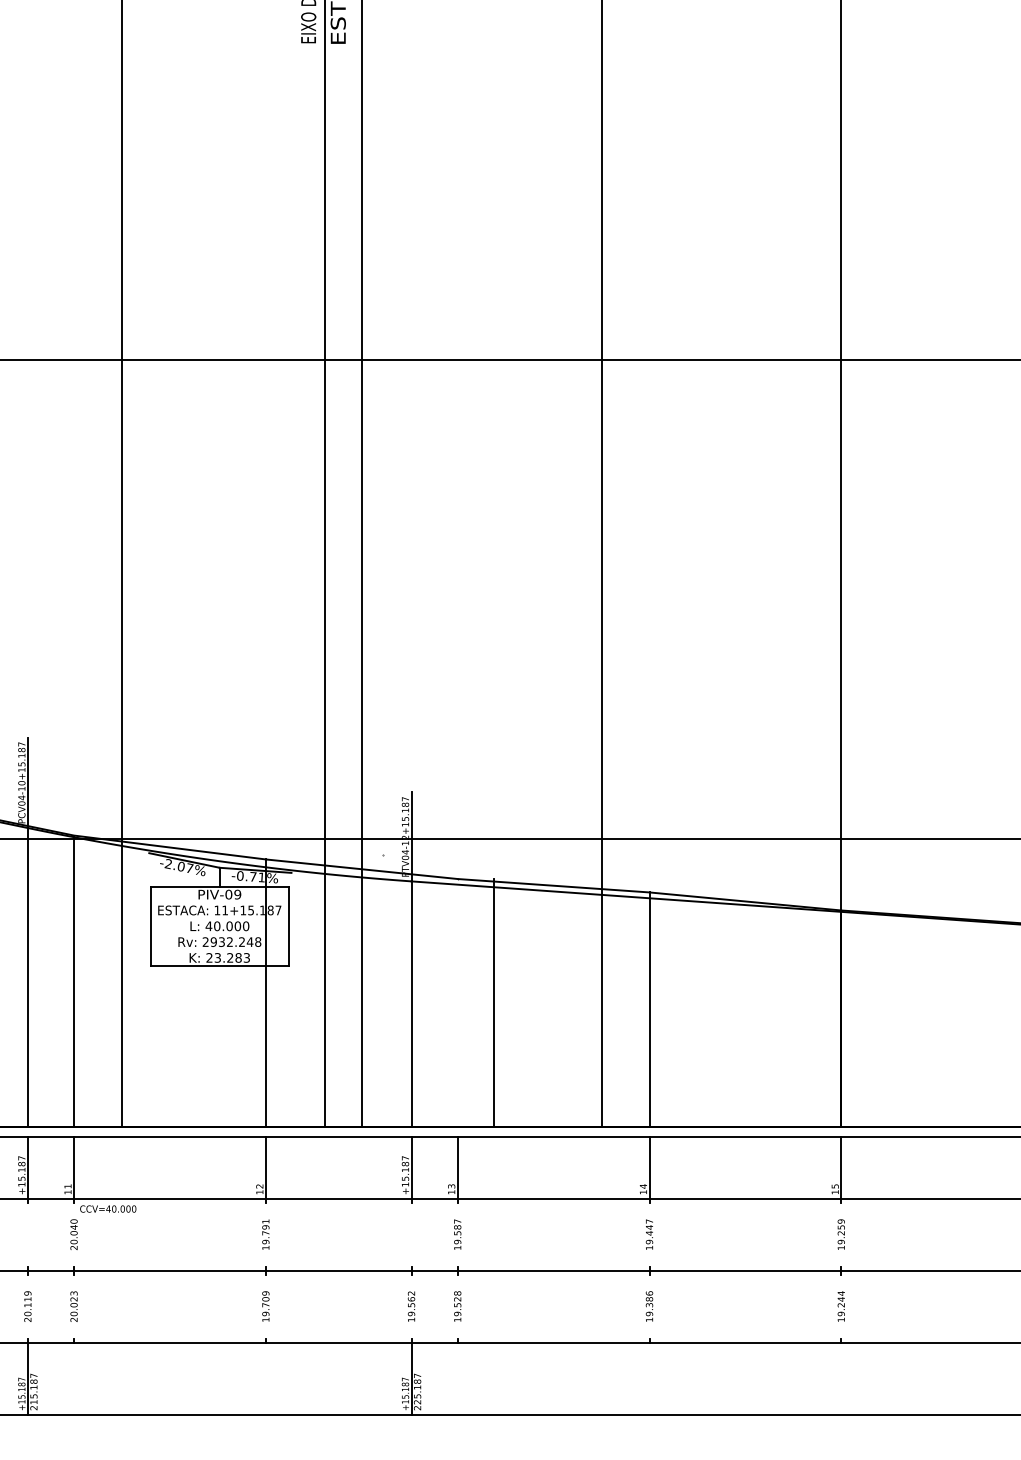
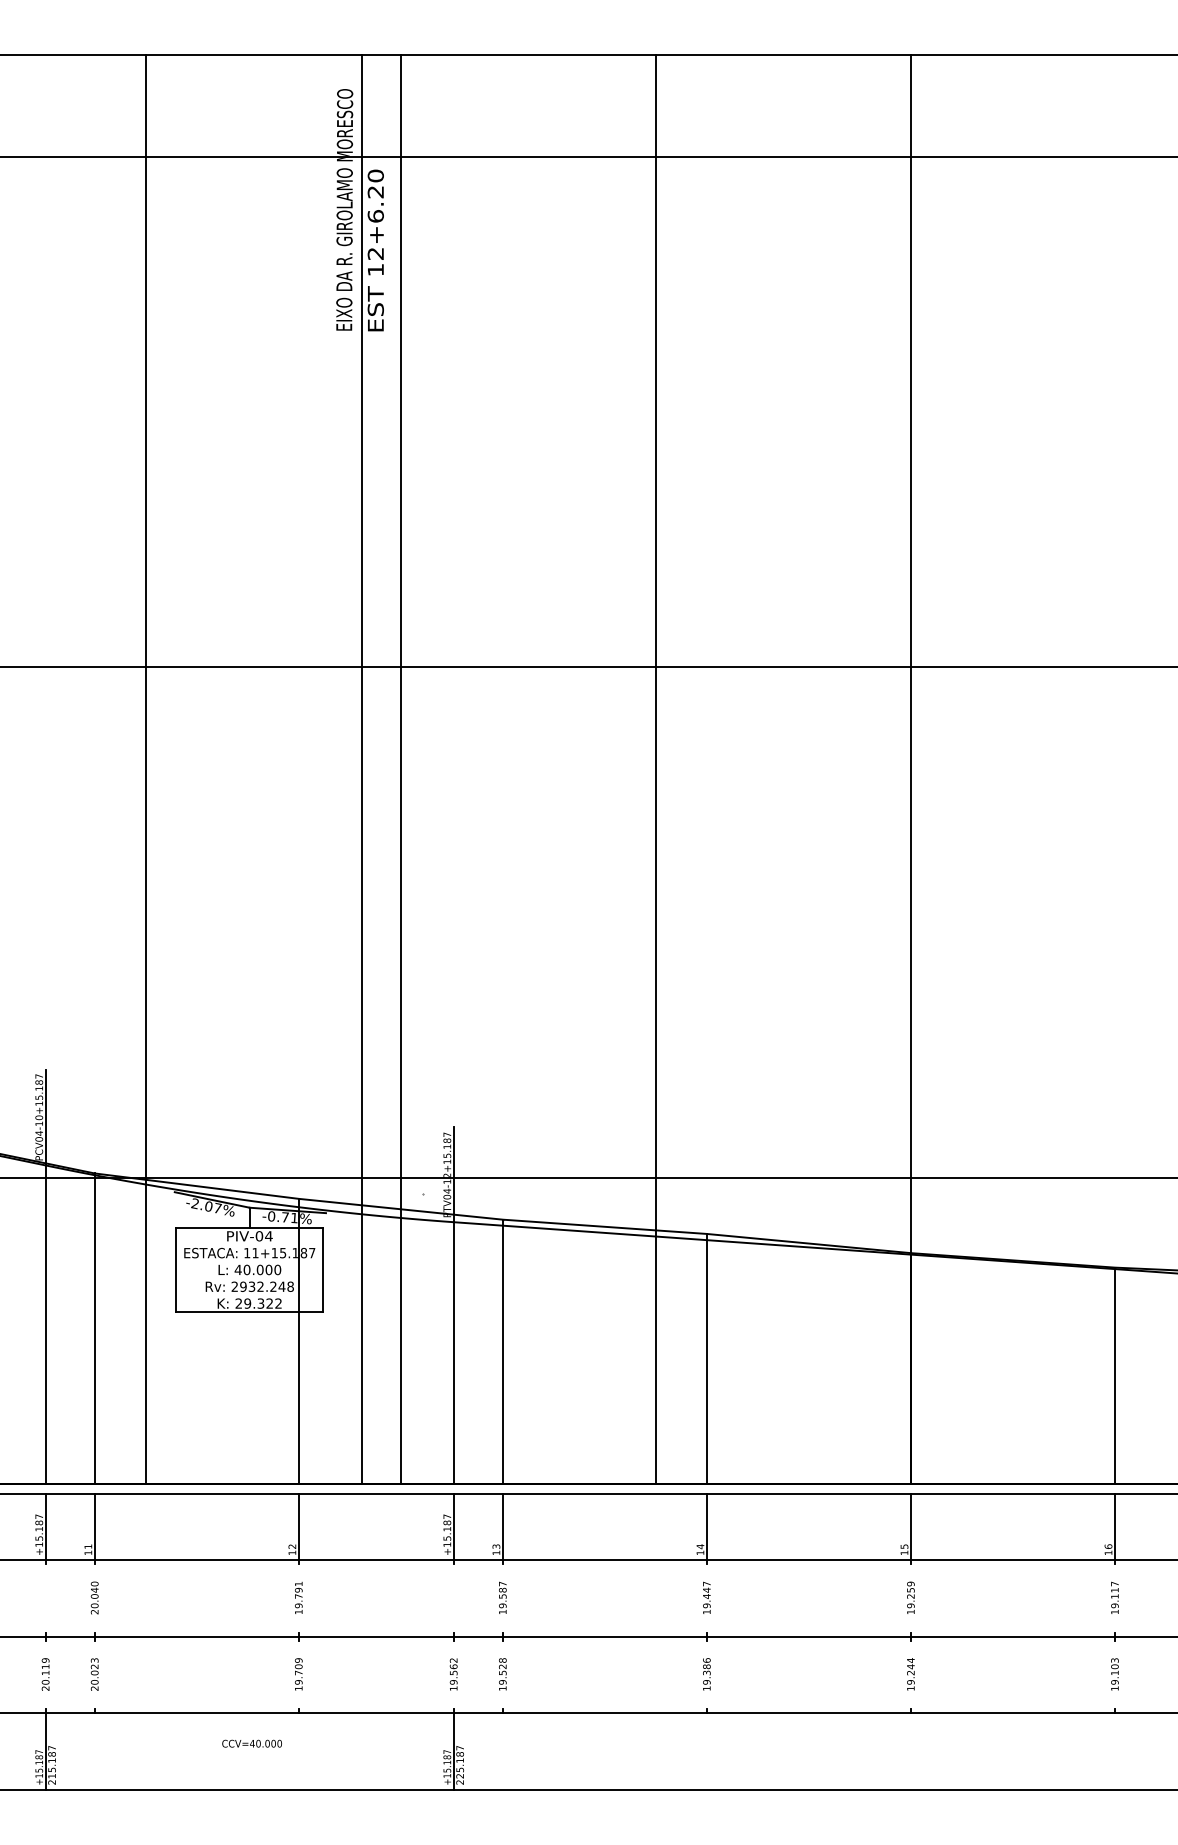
text: (237, 894) -> (268, 1236), PIV-09 -> PIV-04
text: (231, 957) -> (262, 1303), 23.283 -> 29.322
line: (494, 1002) -> (502, 1351), moved
text: (107, 1208) -> (251, 1743), moved

